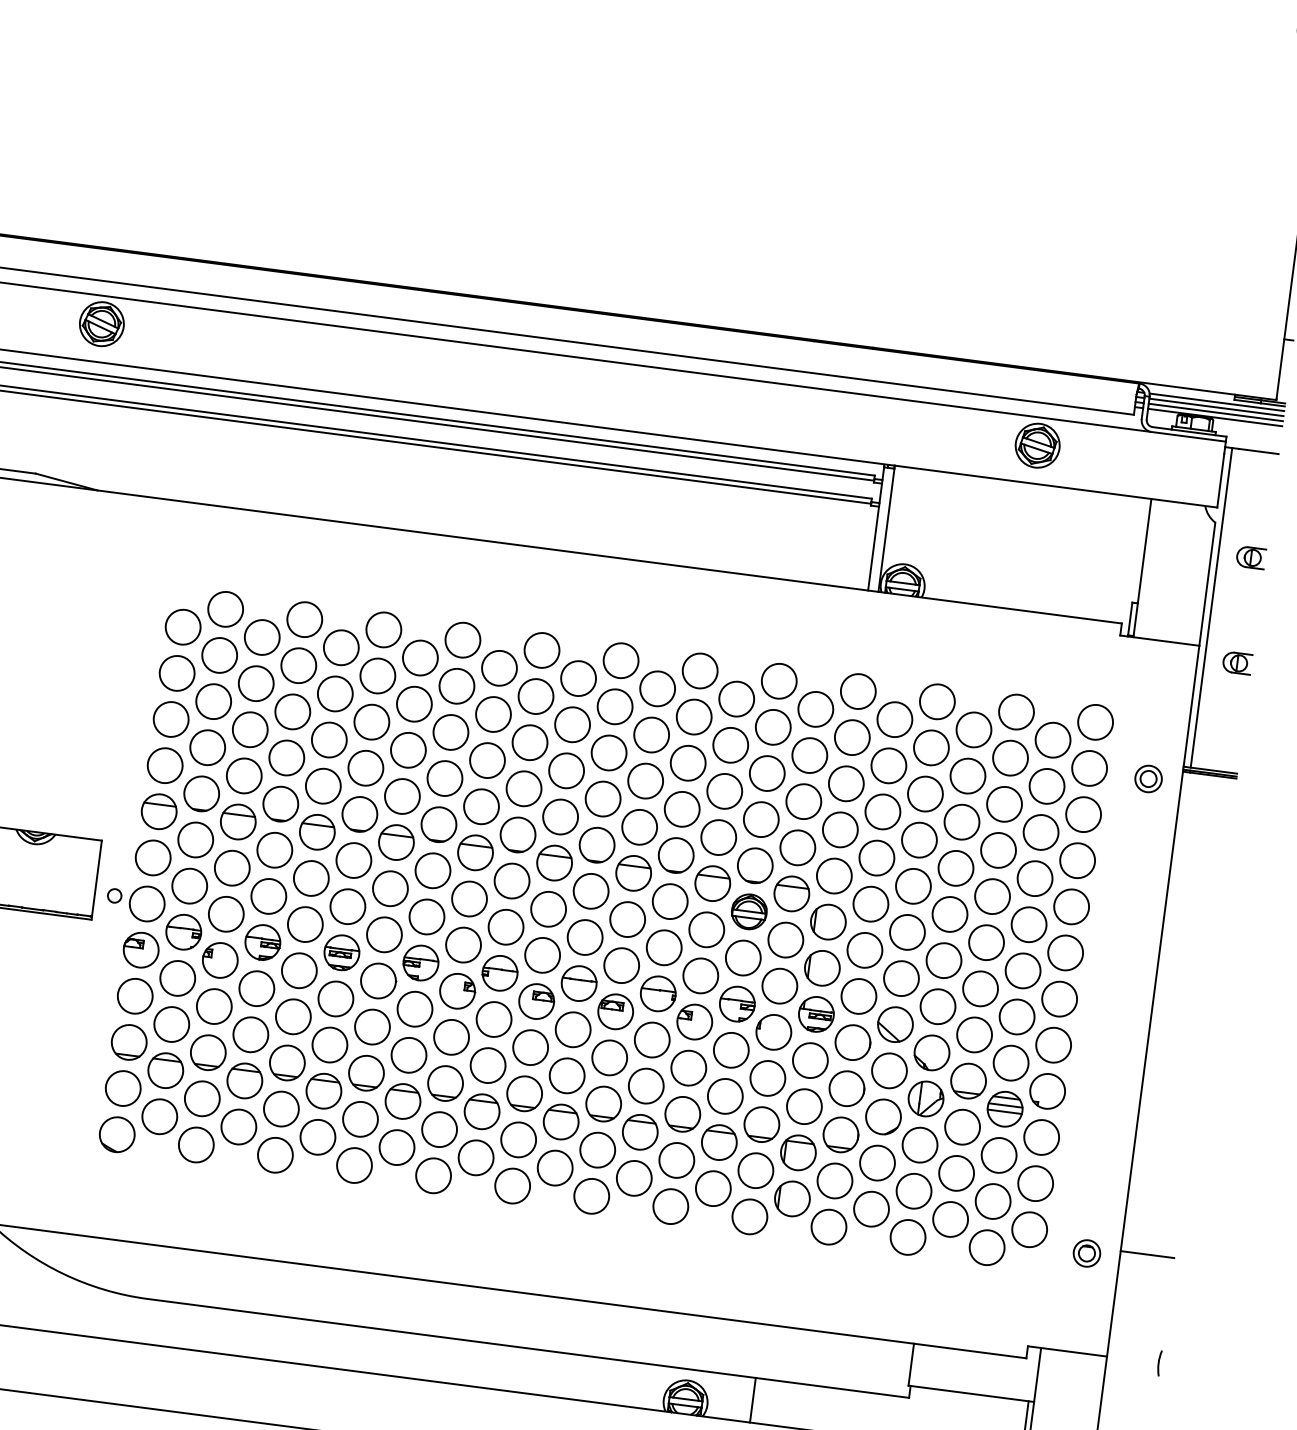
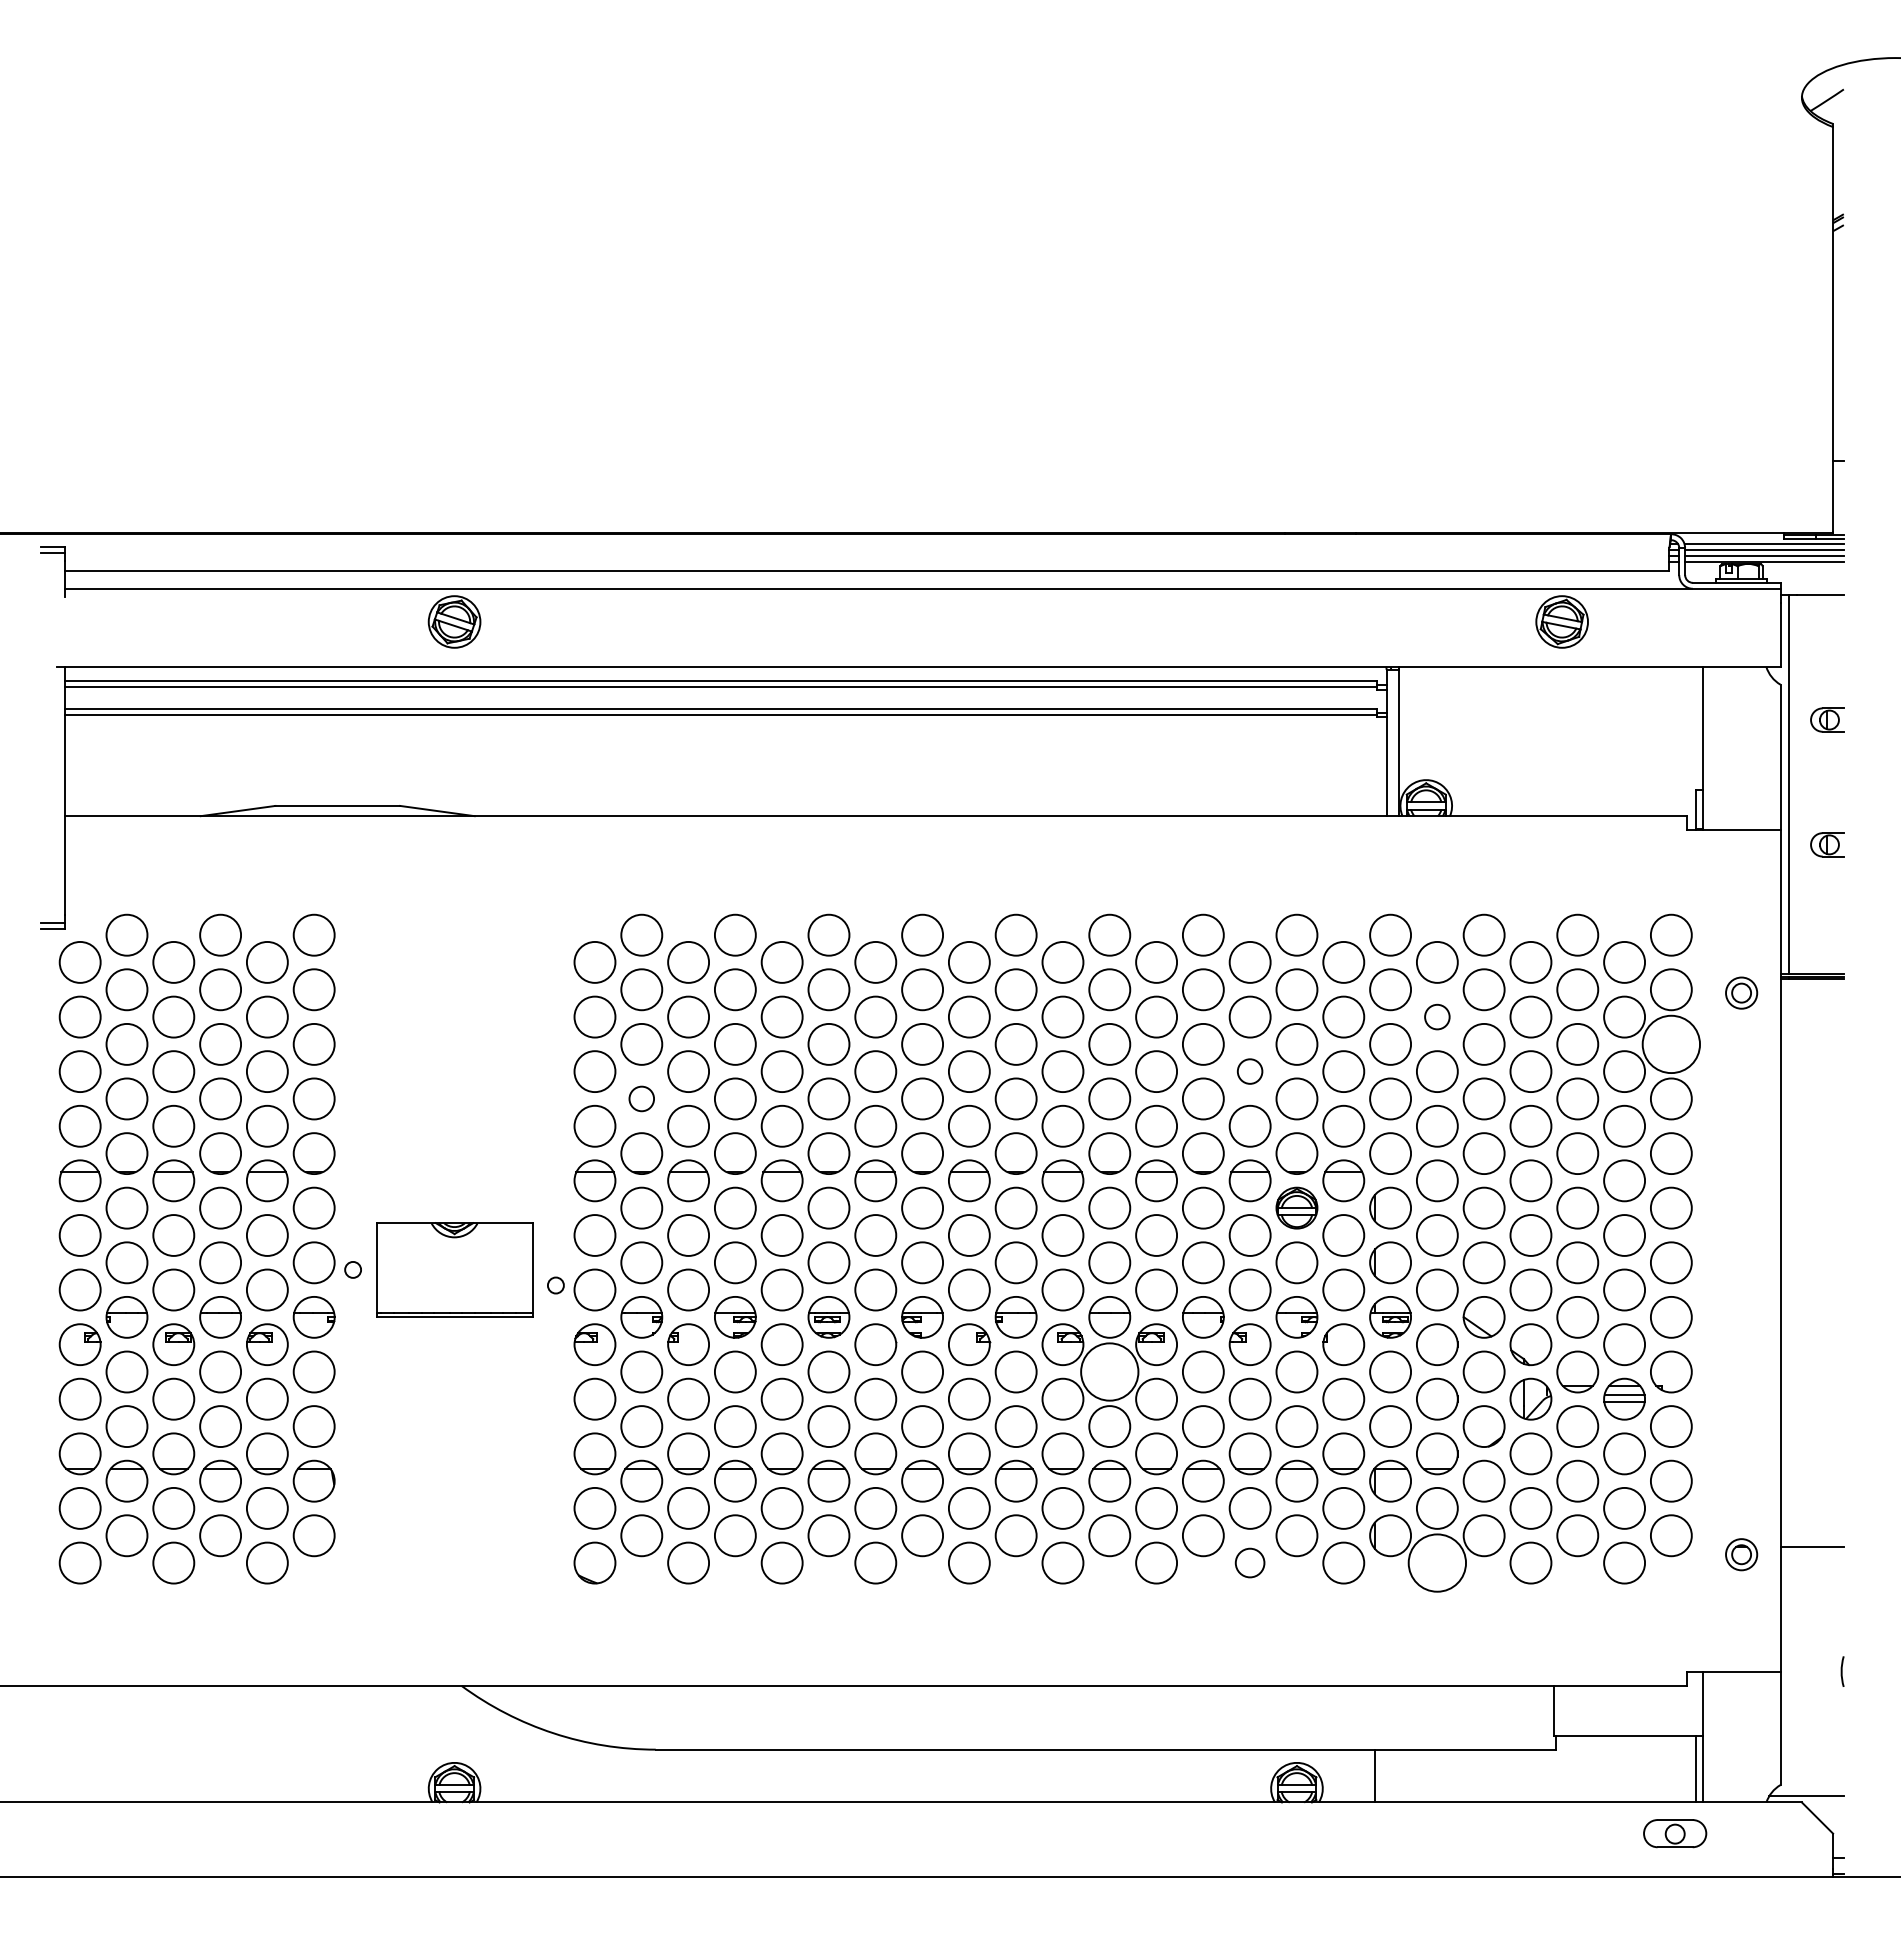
circle: (207, 747) -> (641, 1098), size x0.6
circle: (888, 765) -> (1436, 1016), size x0.6
circle: (724, 791) -> (1249, 1071), size x0.6
circle: (1082, 813) -> (1670, 1043), size x1.4
circle: (573, 1029) -> (1109, 1371), size x1.4
circle: (670, 1206) -> (1249, 1562), size x0.7
circle: (828, 1226) -> (1436, 1562), size x1.4

